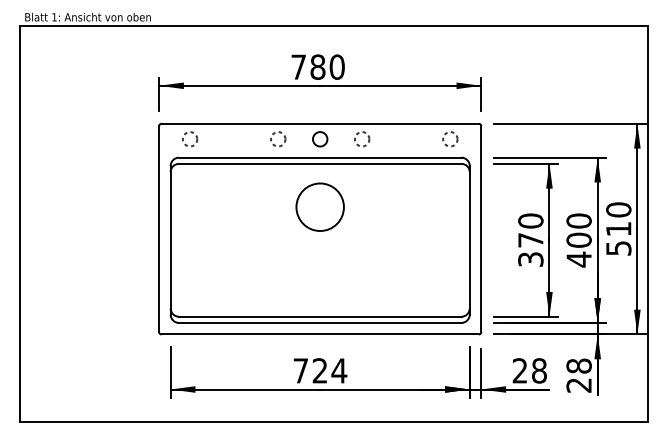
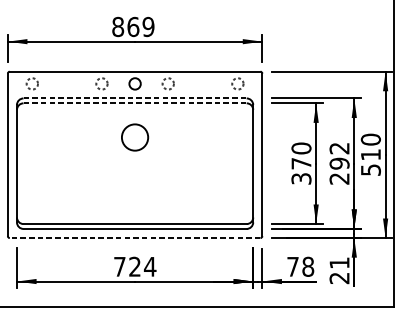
text: (317, 66) -> (132, 26), 780 -> 869
line: (320, 157) -> (135, 98), solid -> dashed
line: (320, 163) -> (135, 103), solid -> dashed
circle: (319, 206) -> (134, 137), size x0.7
text: (578, 240) -> (339, 163), 400 -> 292
line: (320, 334) -> (135, 238), solid -> dashed
text: (578, 365) -> (339, 262), 28 -> 21
text: (519, 370) -> (292, 266), 28 -> 78

